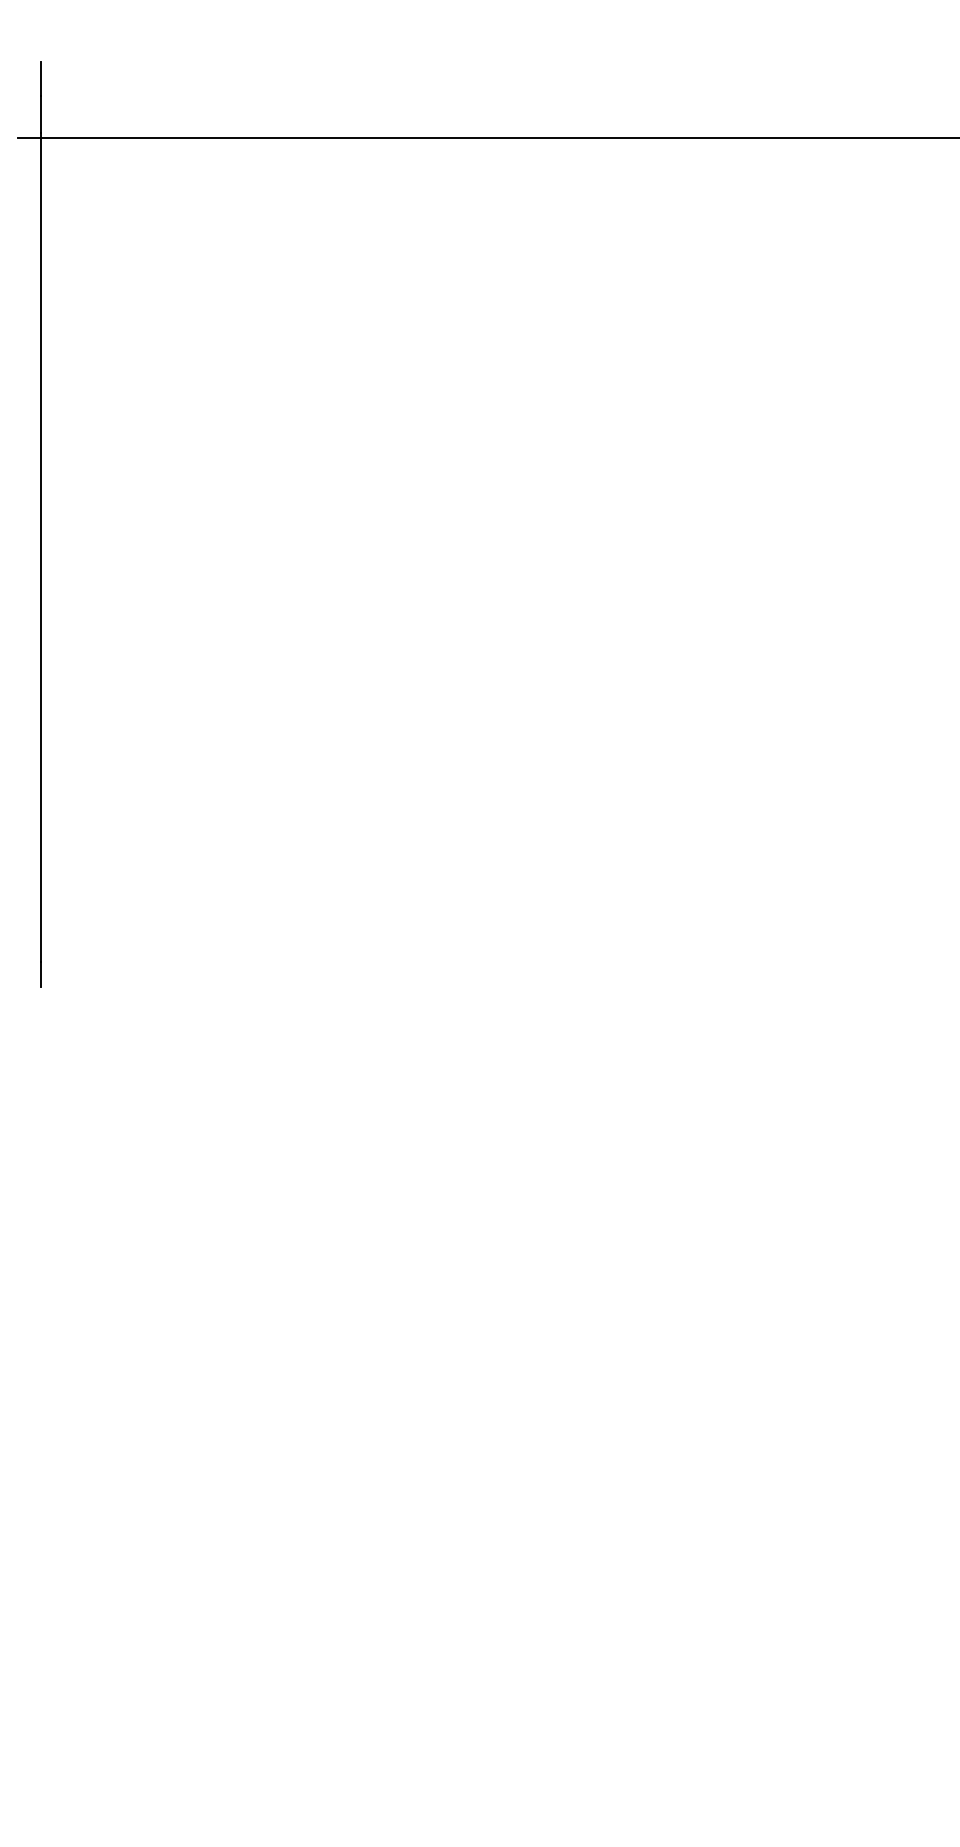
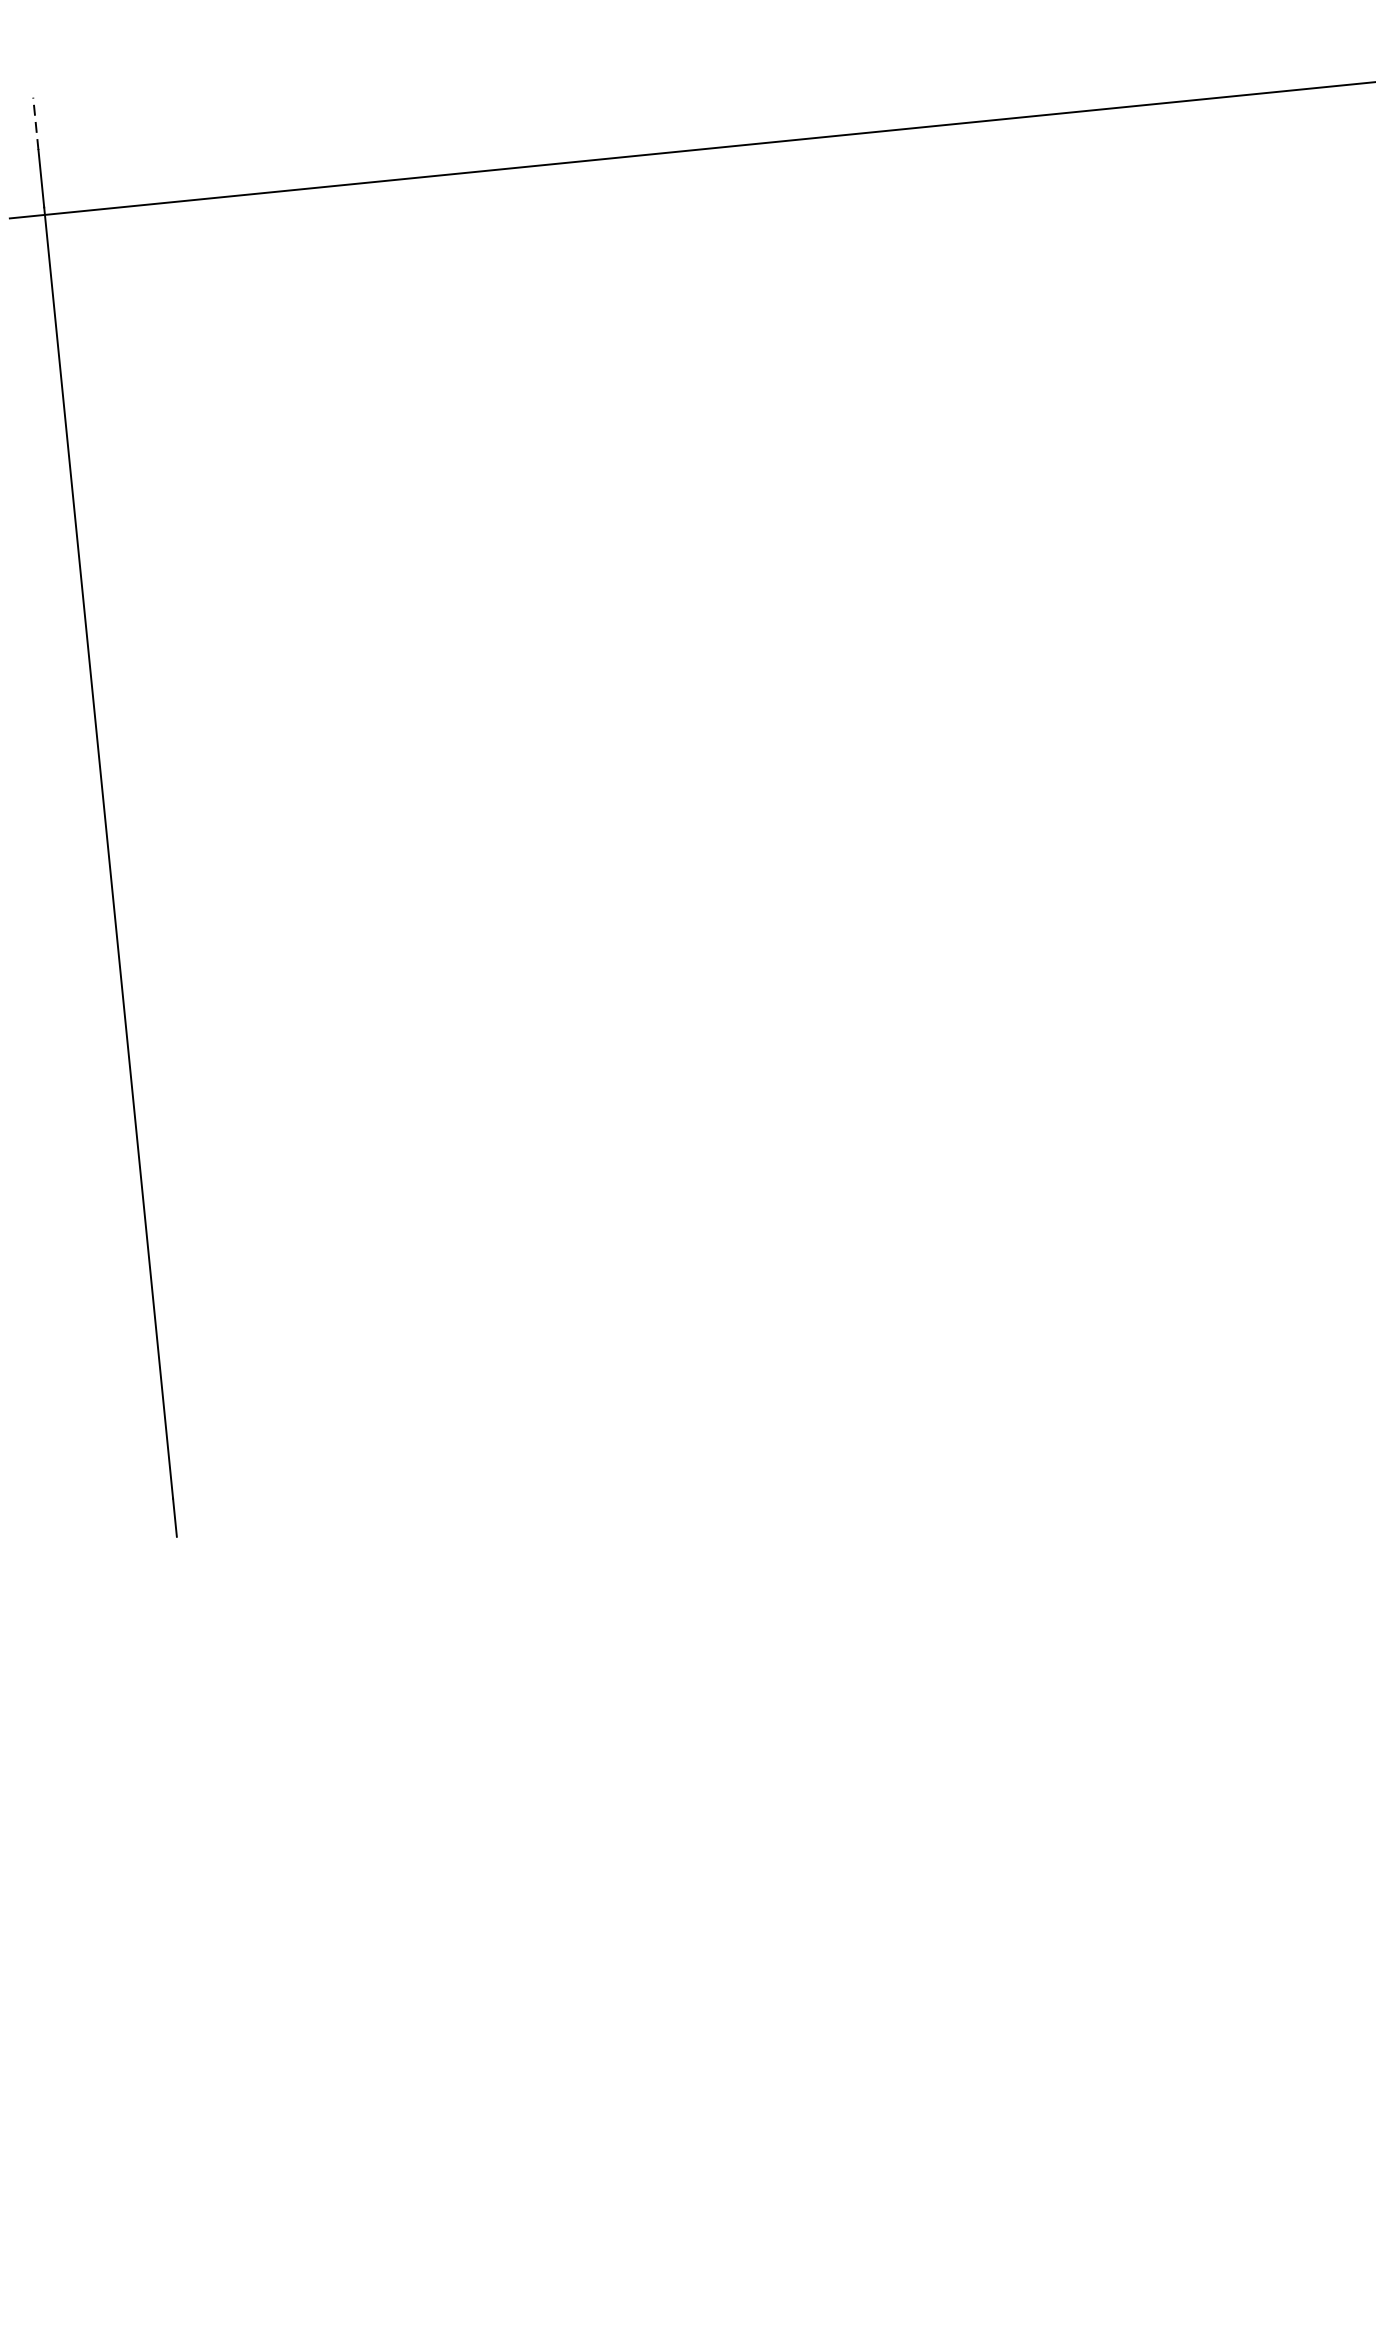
line: (40, 79) -> (35, 124), solid -> dashed

